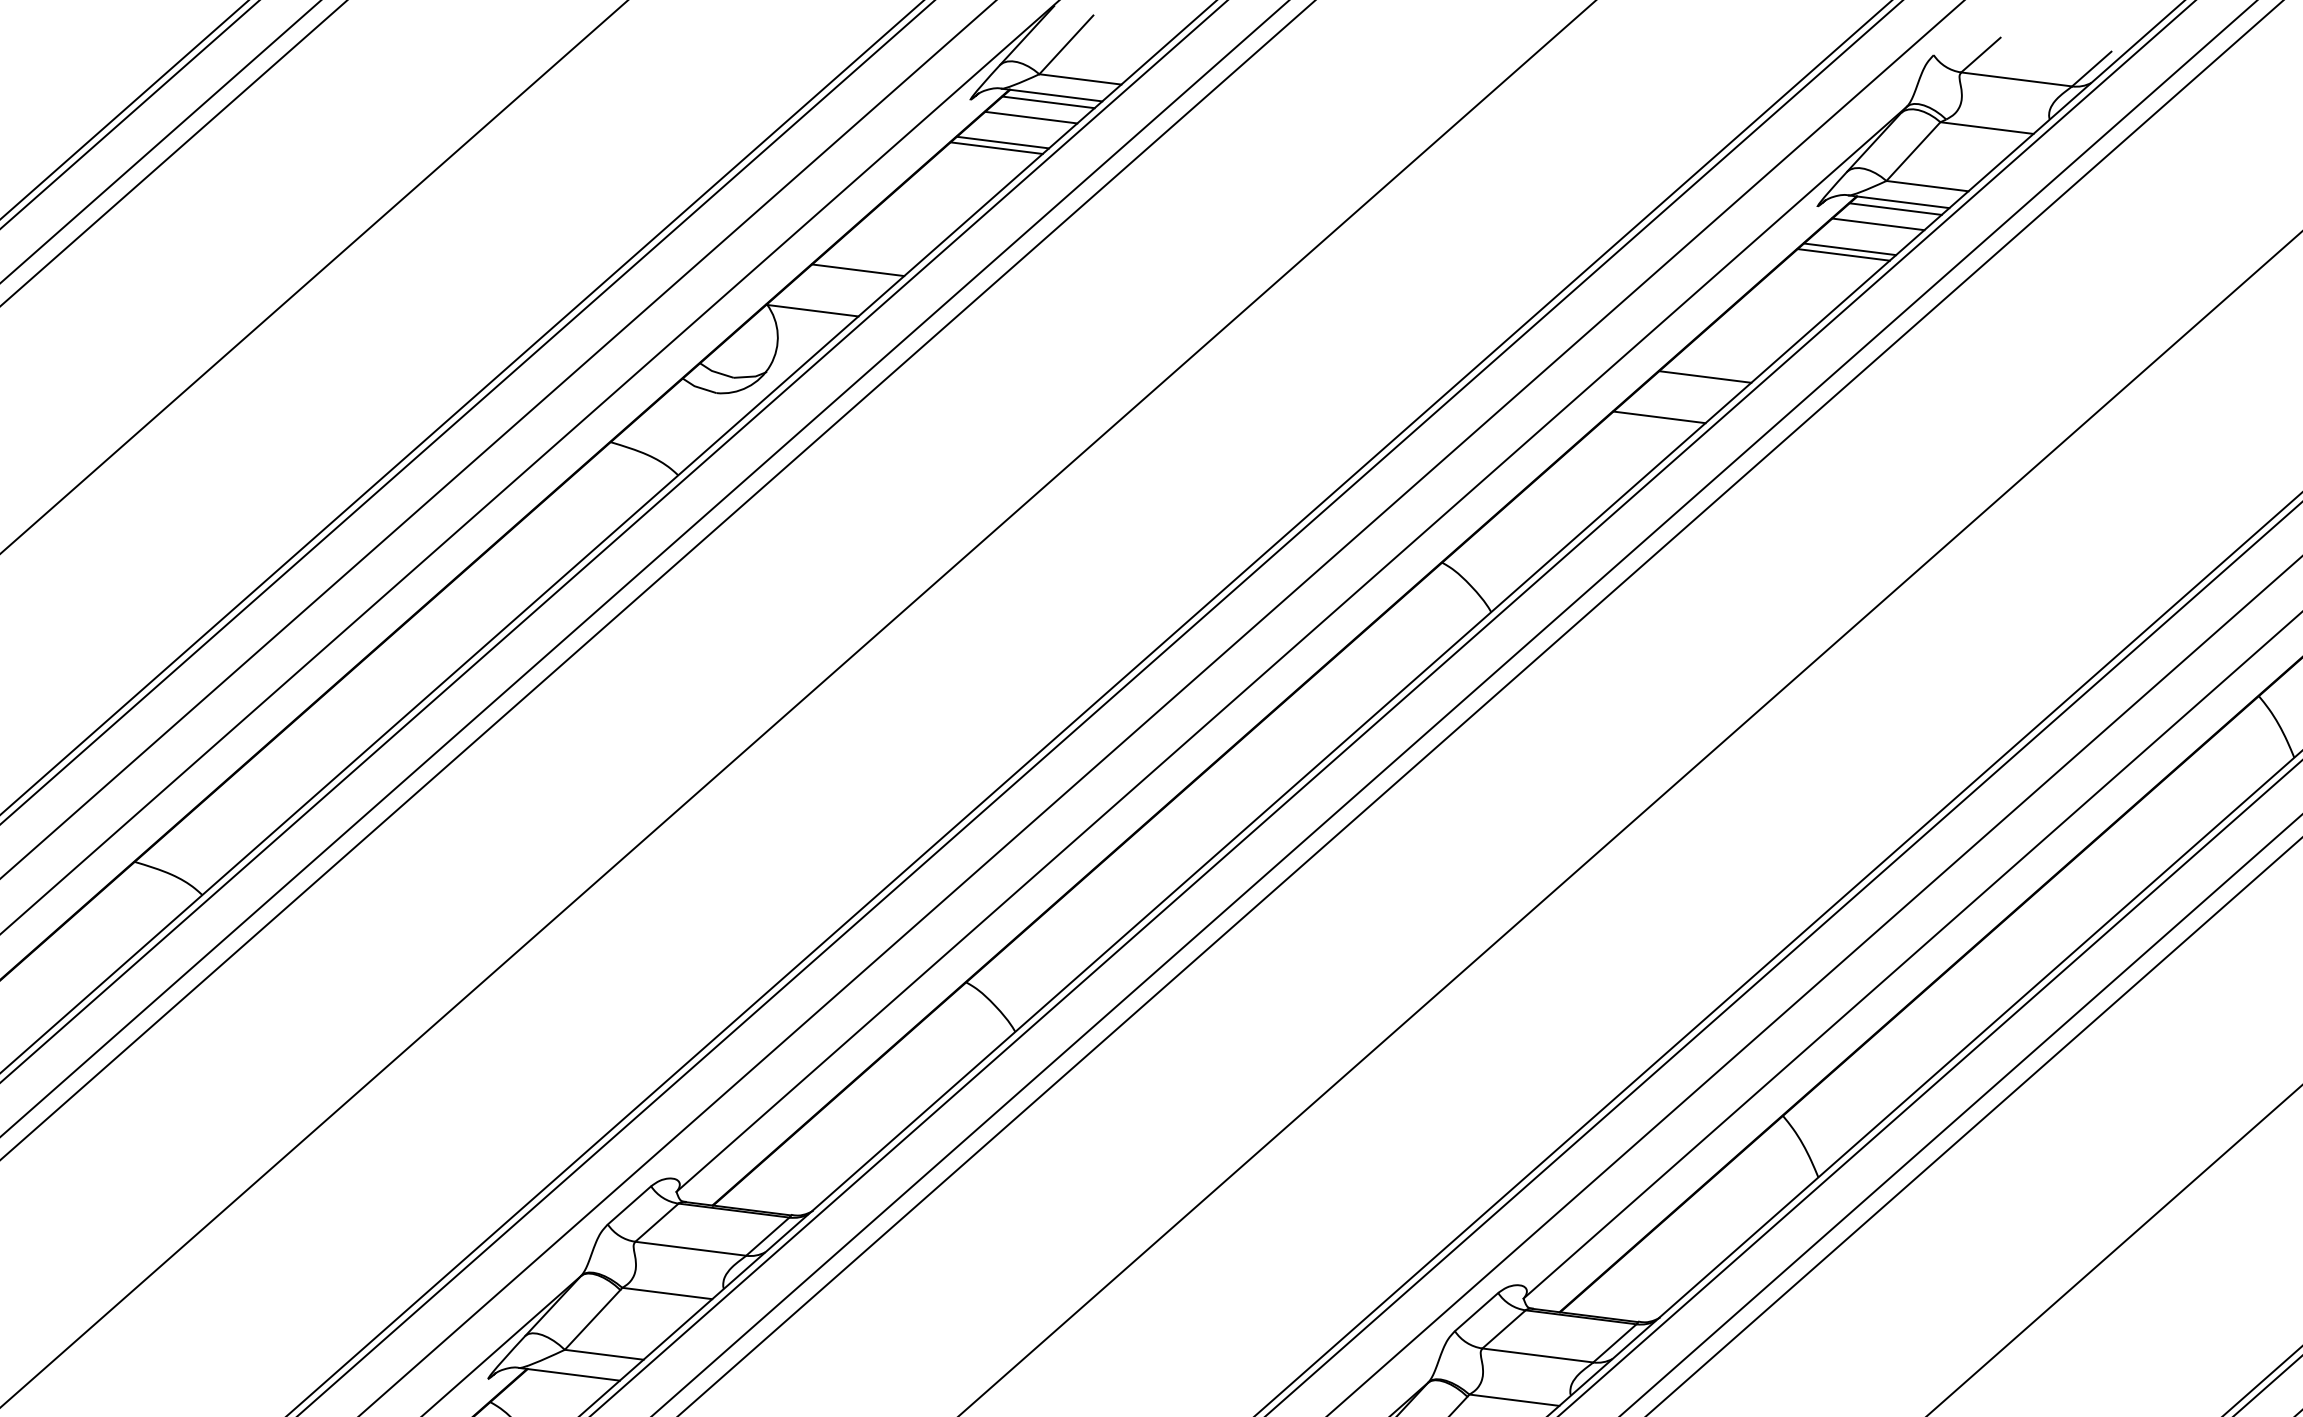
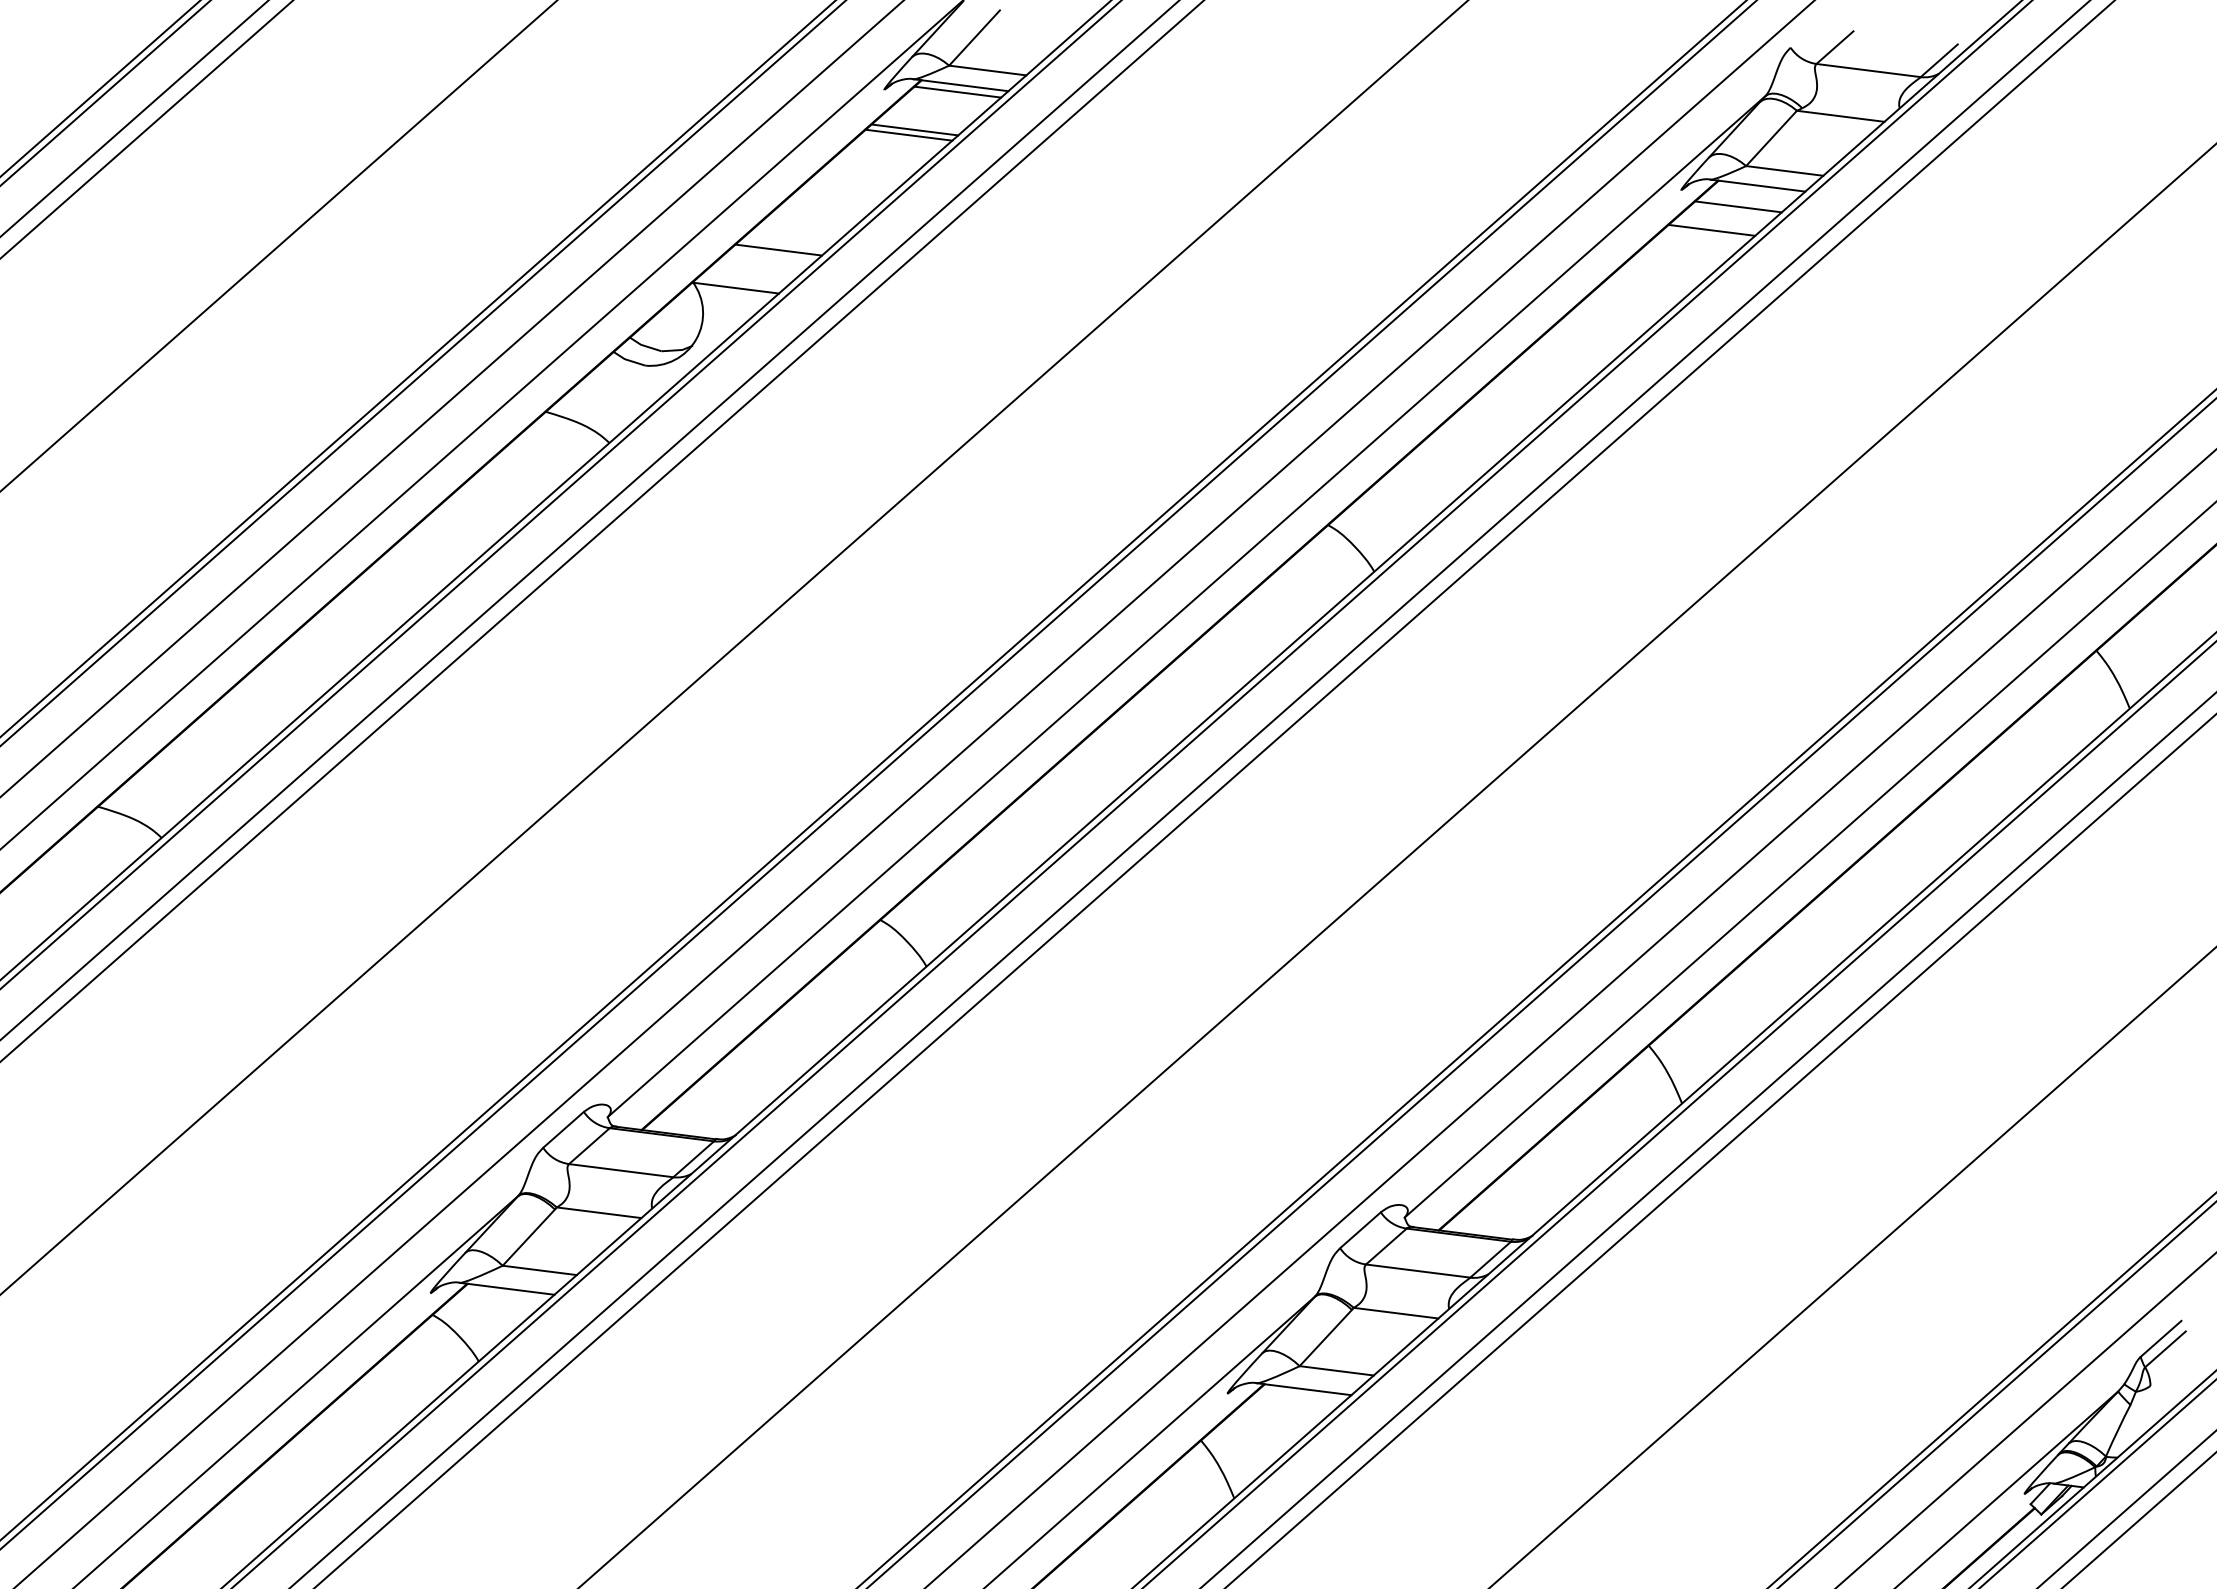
line: (1031, 117) -> (941, 106), removed
line: (1895, 209) -> (1754, 192), removed
line: (1843, 254) -> (1705, 235), removed
line: (1705, 377) -> (1575, 350), removed
line: (1659, 417) -> (1532, 388), removed

